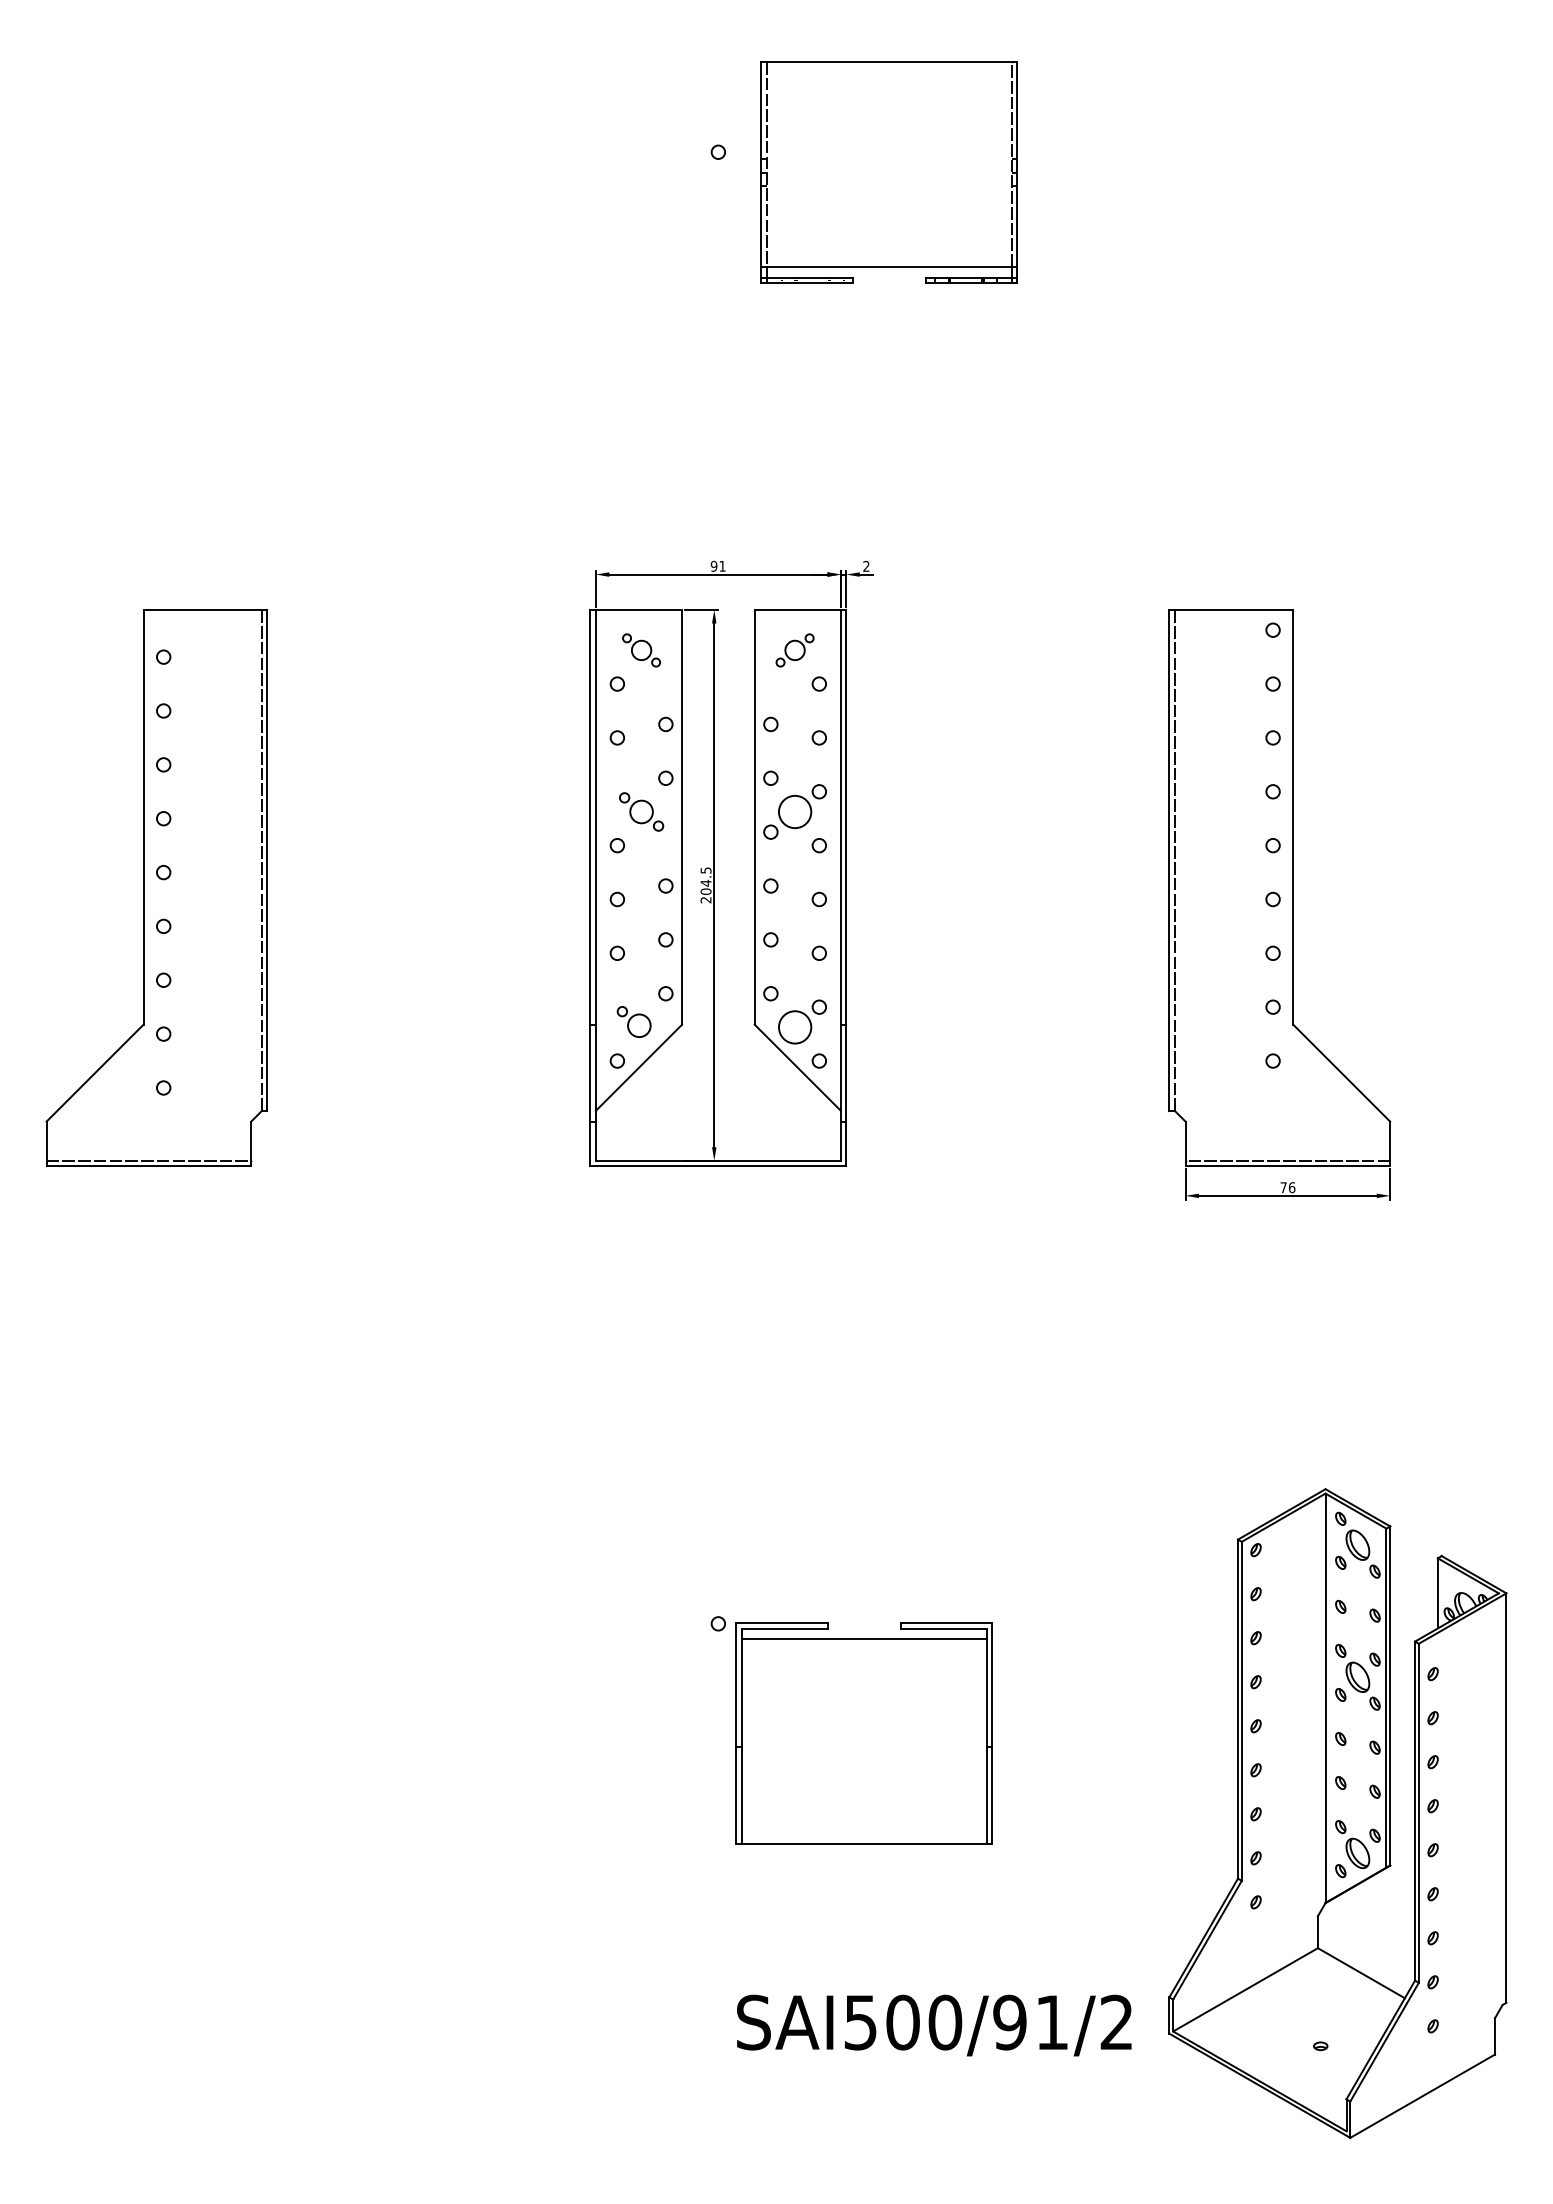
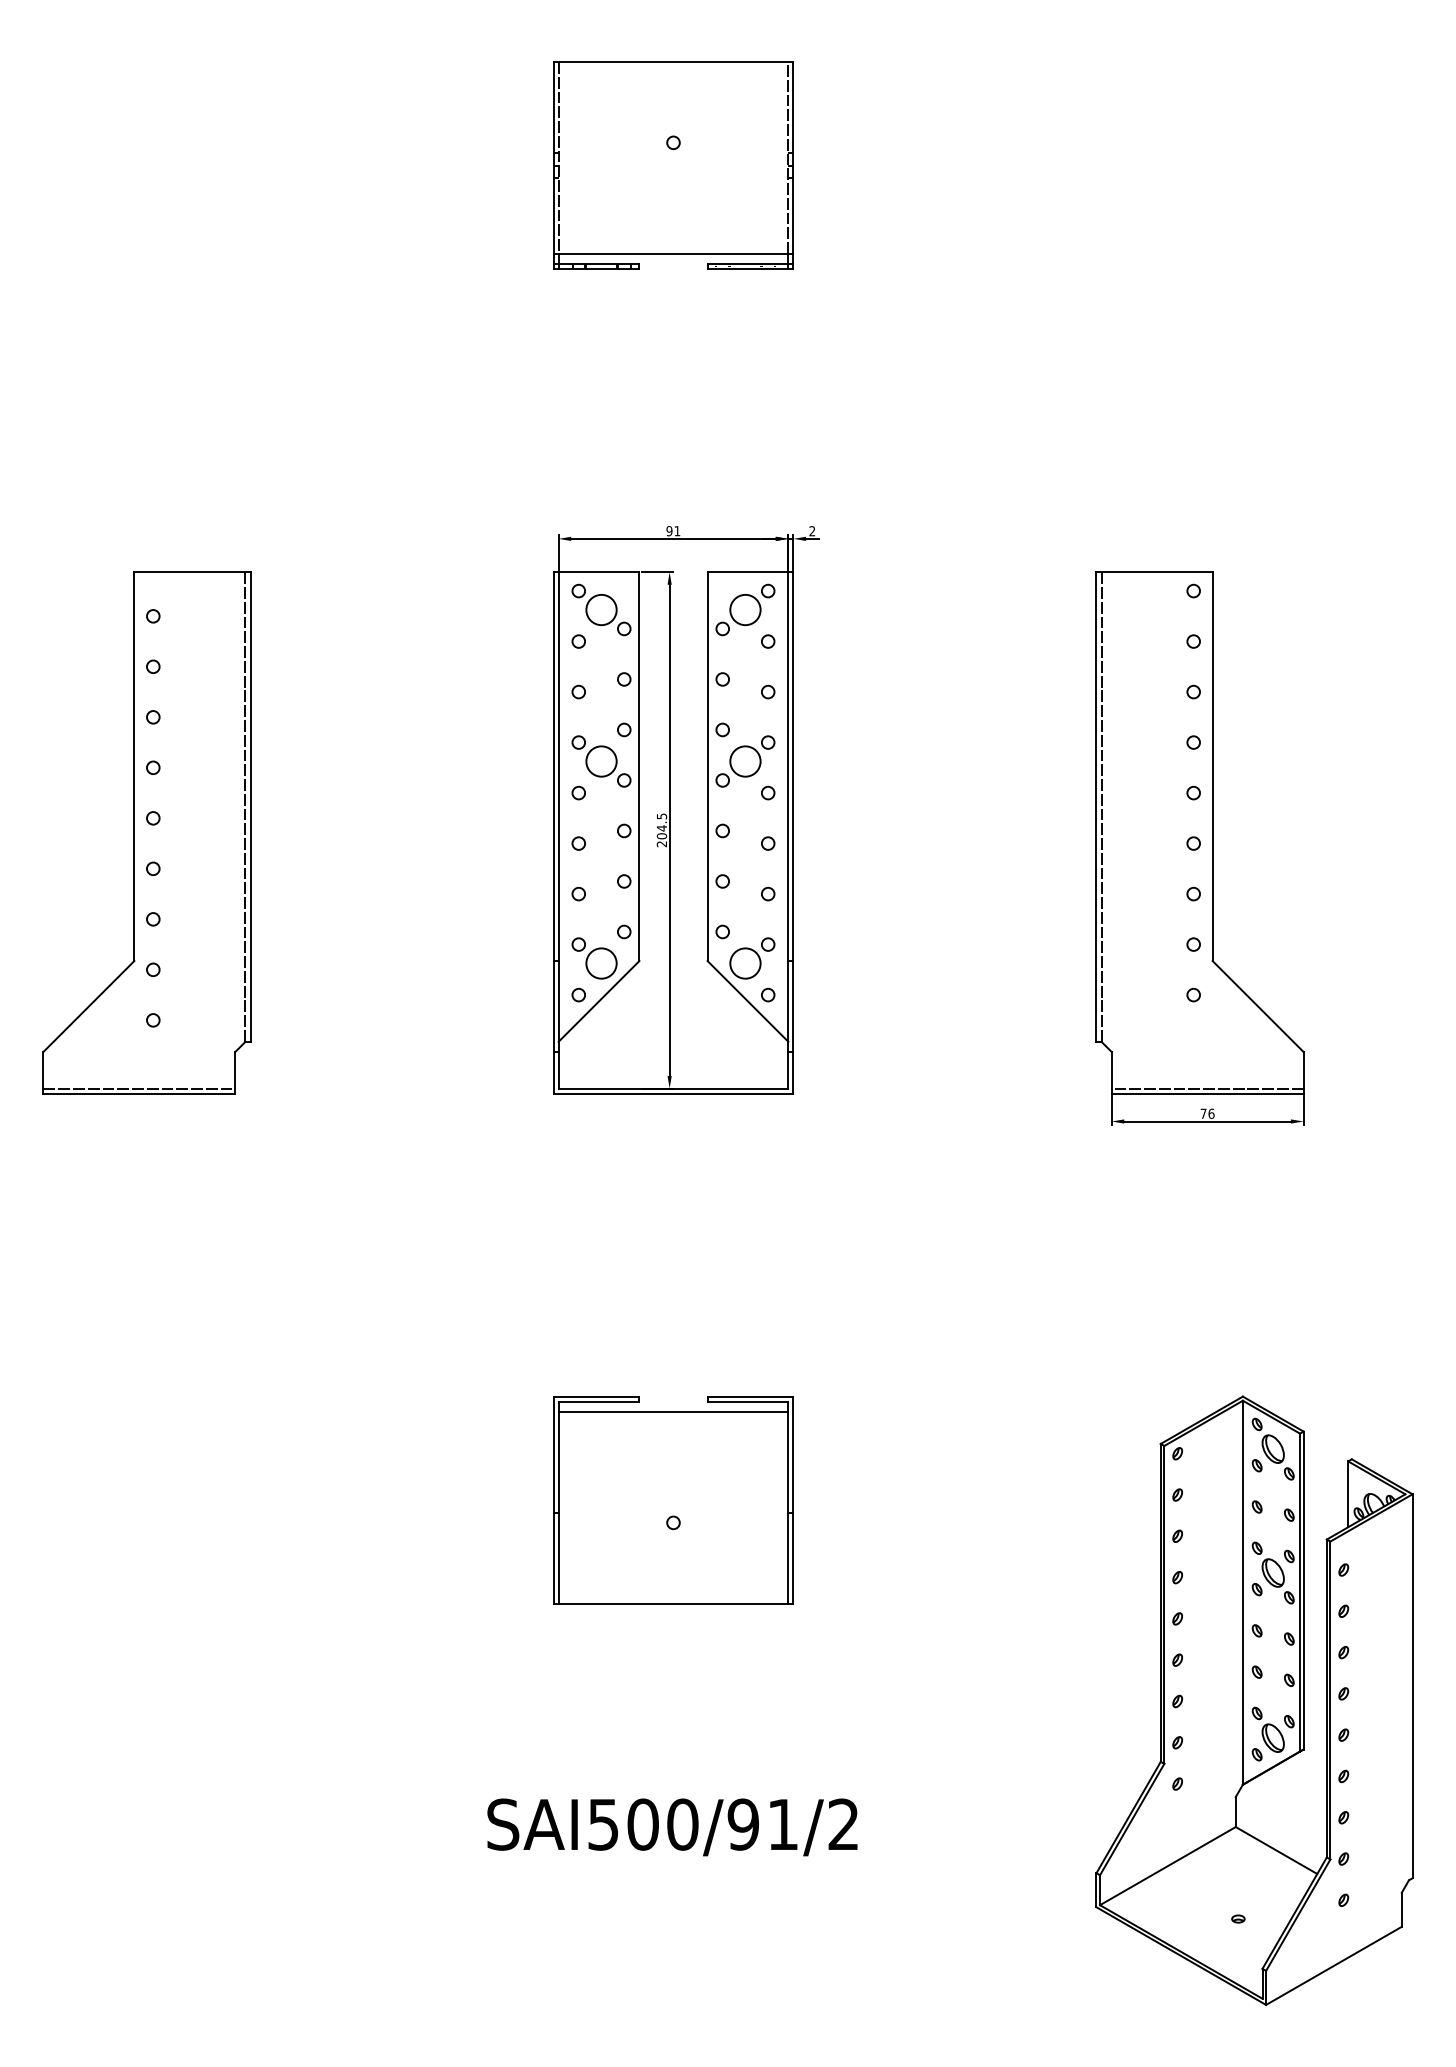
part: (888, 172) -> (672, 165), moved
part: (641, 650) -> (601, 610), size x1.67
part: (794, 650) -> (744, 610), size x1.67
part: (641, 811) -> (601, 761), size x1.43
part: (633, 1021) -> (593, 958), size x1.43
part: (863, 1733) -> (672, 1500), moved
text: (934, 2025) -> (672, 1827), moved

